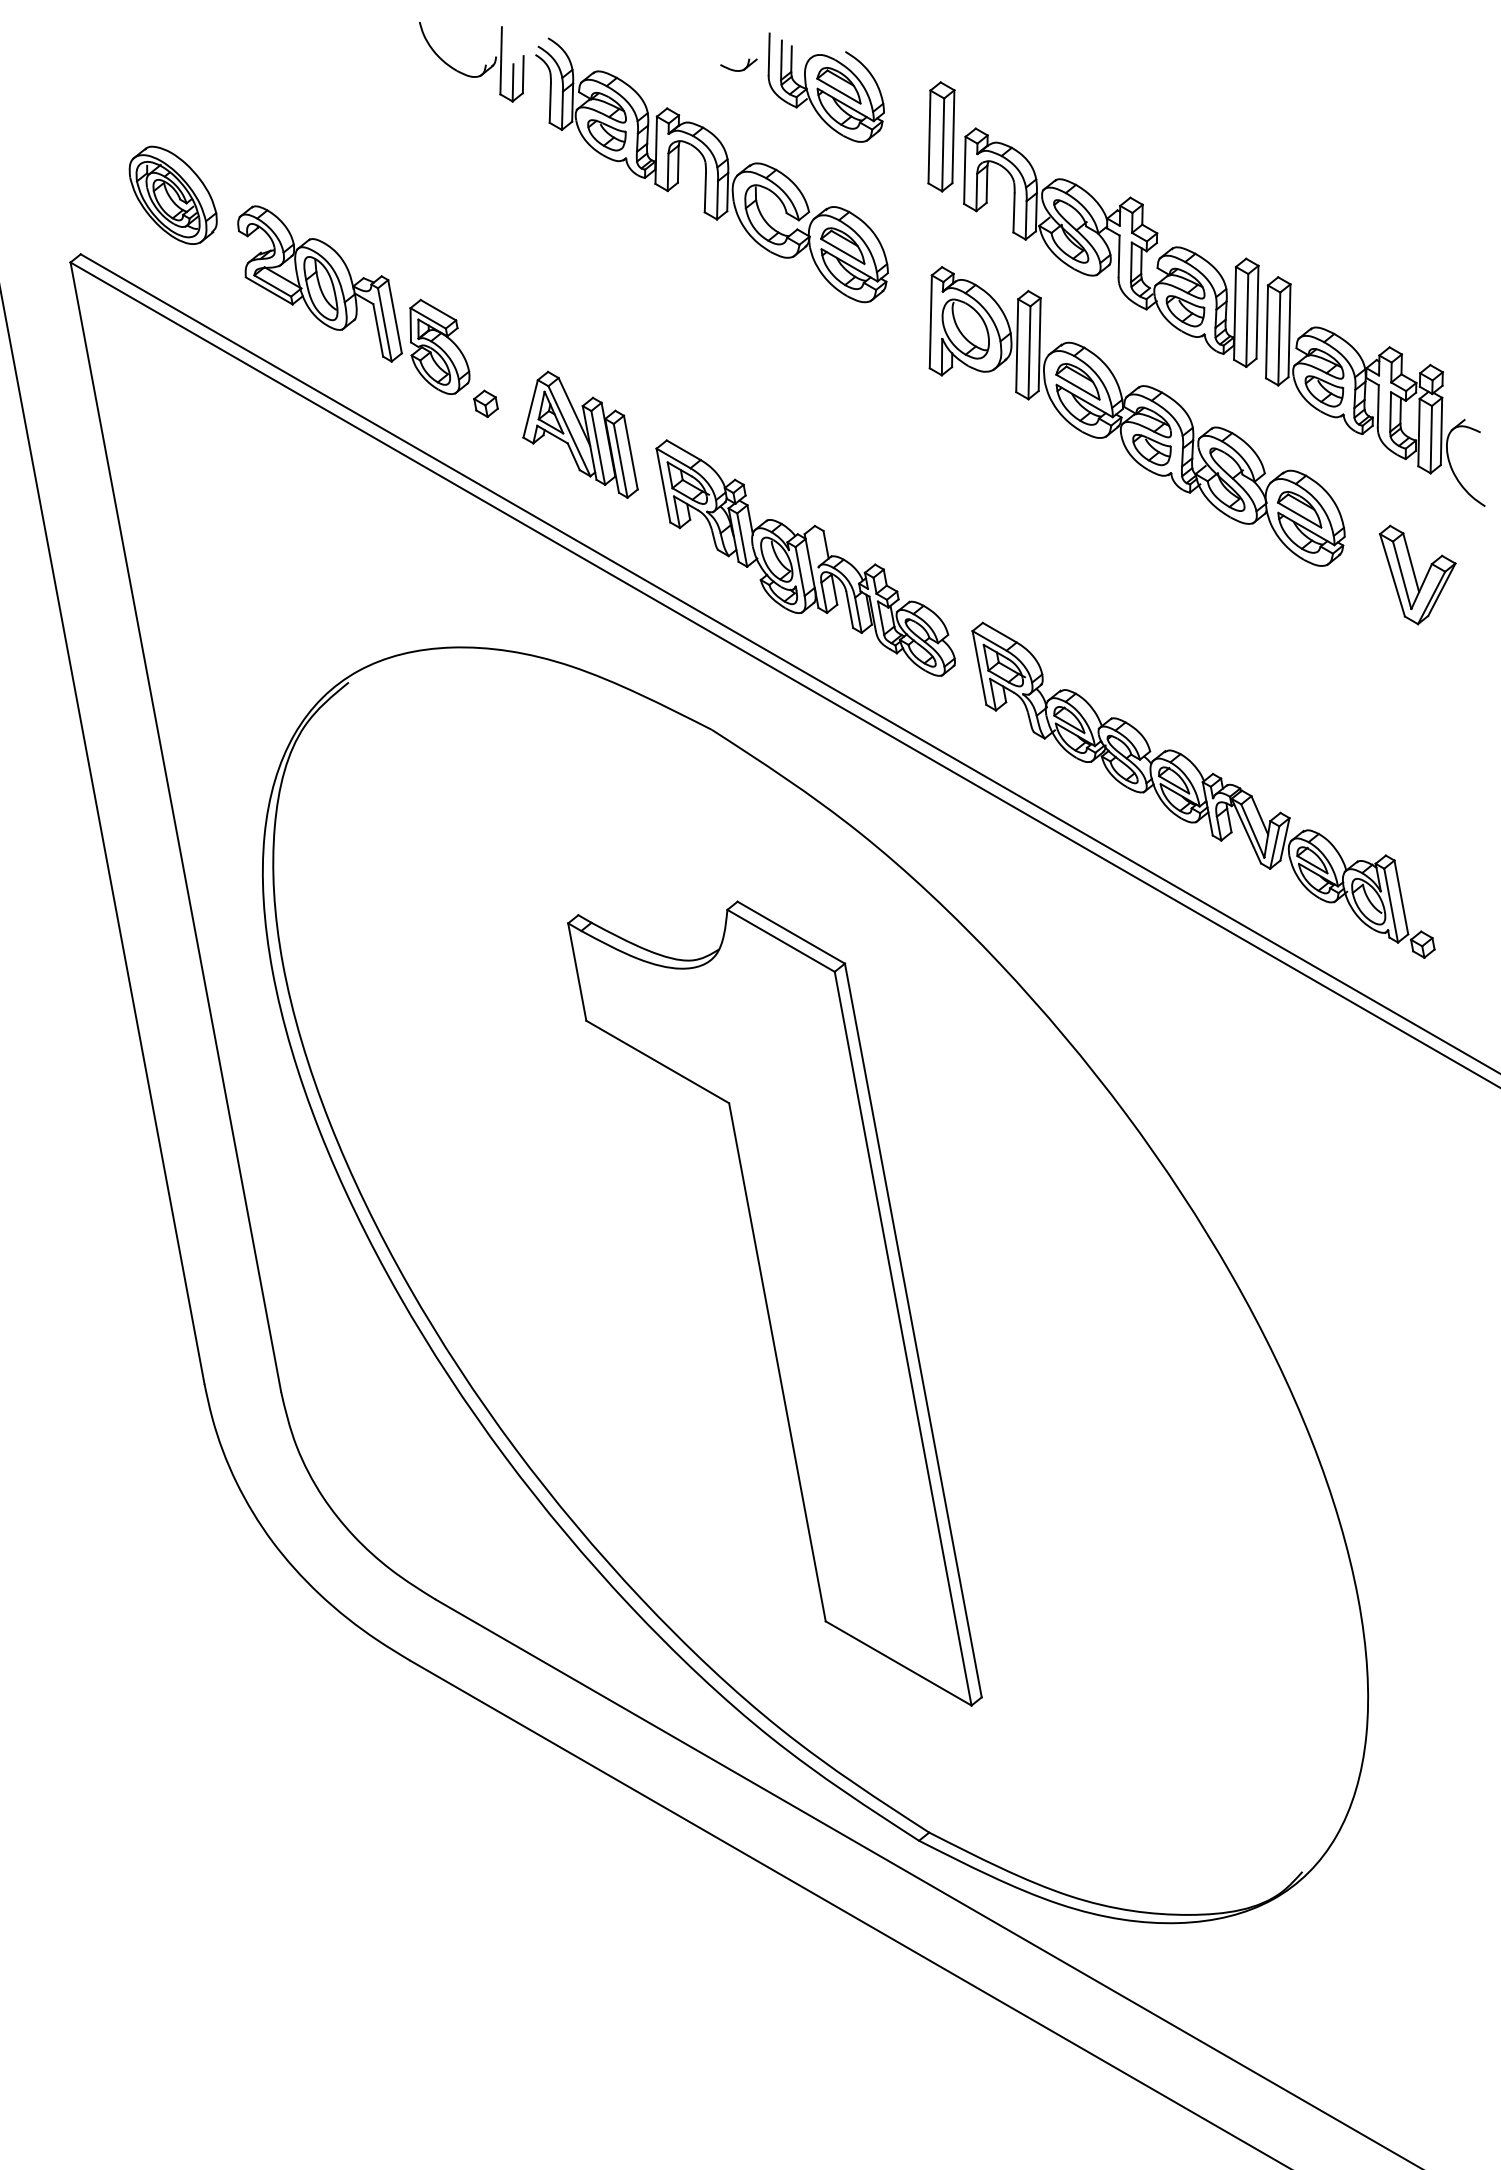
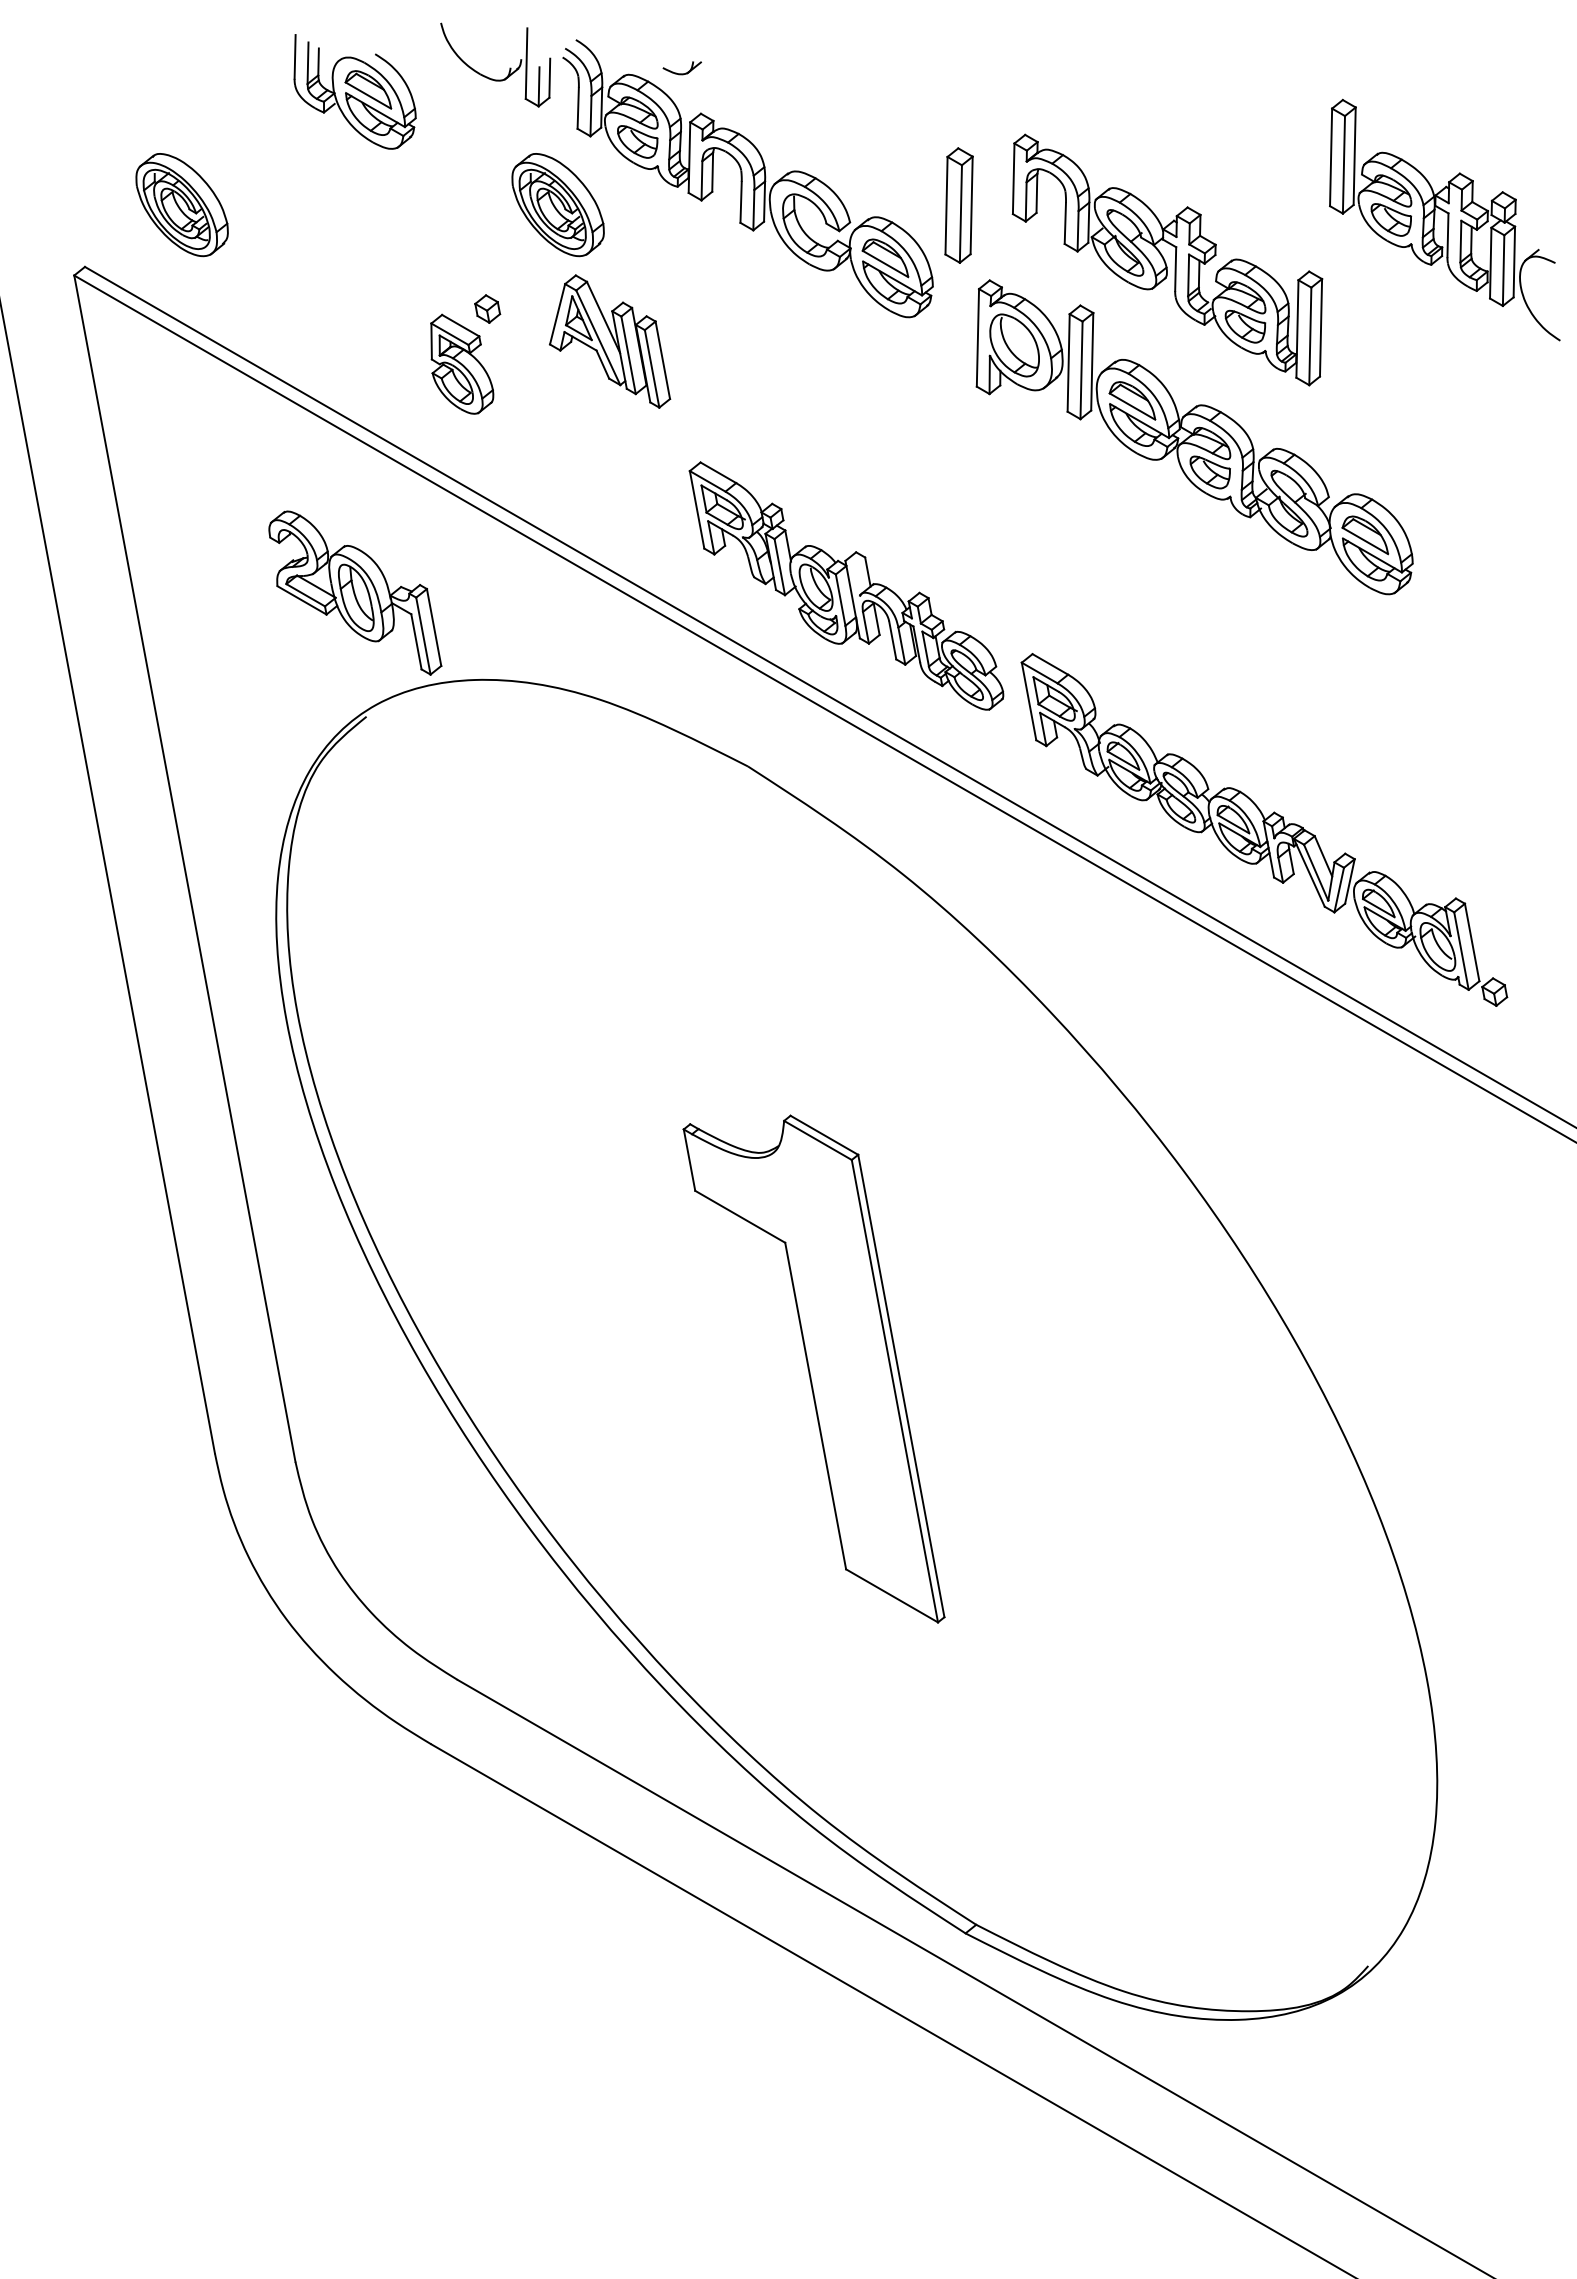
part: (738, 65) -> (681, 68), moved
part: (825, 87) -> (354, 91), moved
part: (940, 136) -> (958, 205), moved
part: (530, 195) -> (557, 205), added
part: (320, 283) -> (355, 592), moved
part: (1375, 390) -> (1444, 219), moved
part: (485, 403) -> (487, 308), moved
part: (581, 434) -> (610, 341), moved
part: (1417, 574) -> (1489, 603), removed
part: (774, 1303) -> (813, 1368), size x0.6

